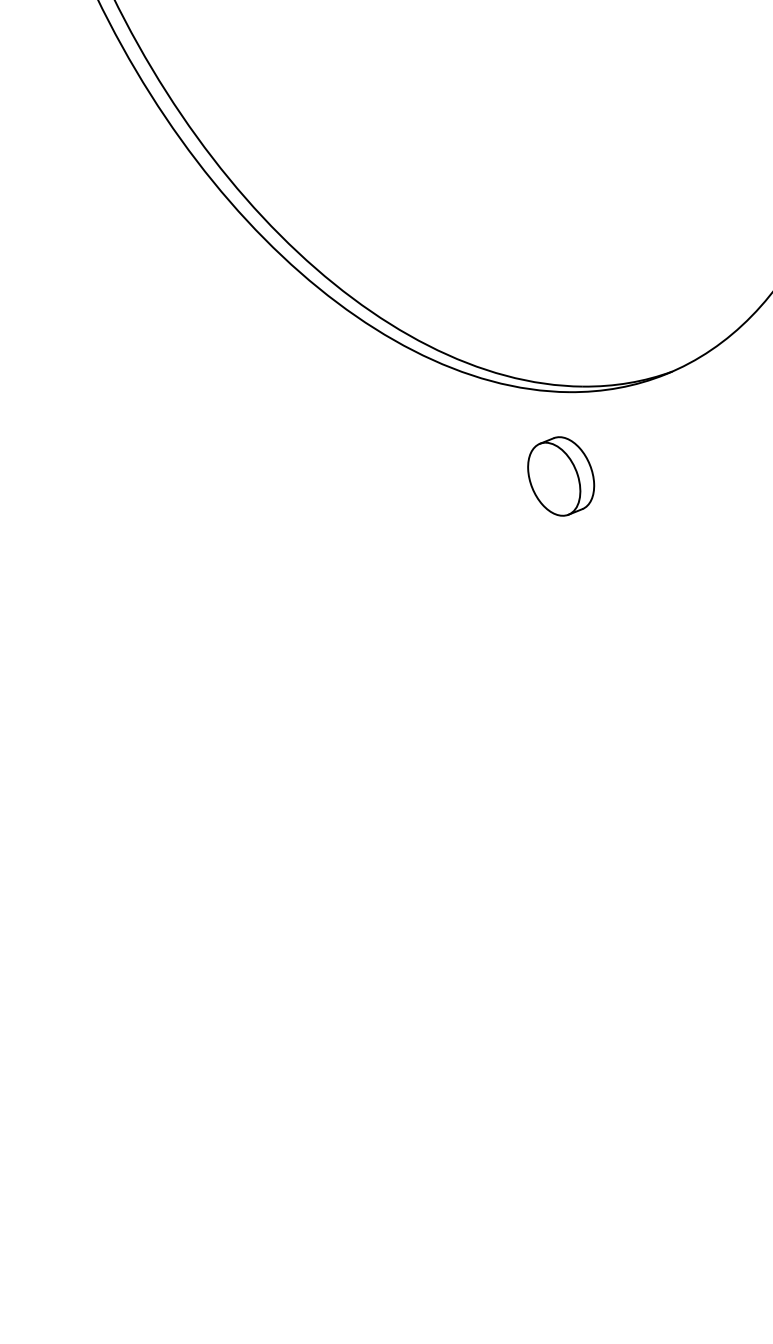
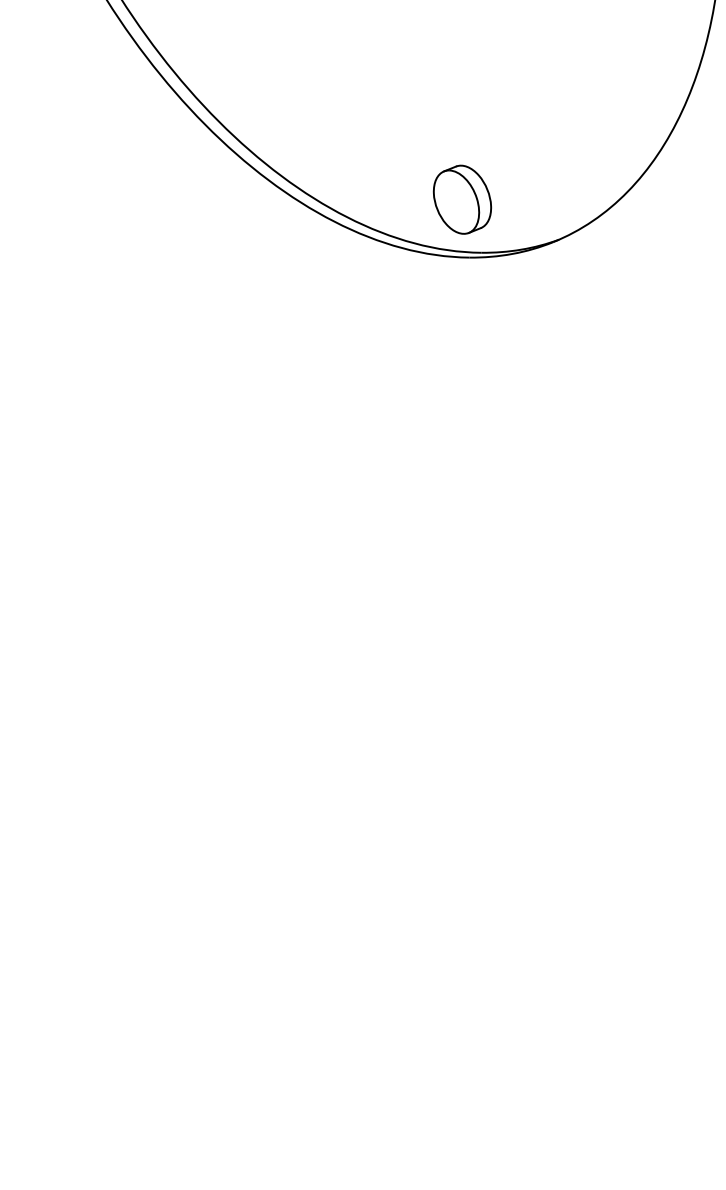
part: (560, 476) -> (461, 199), moved

